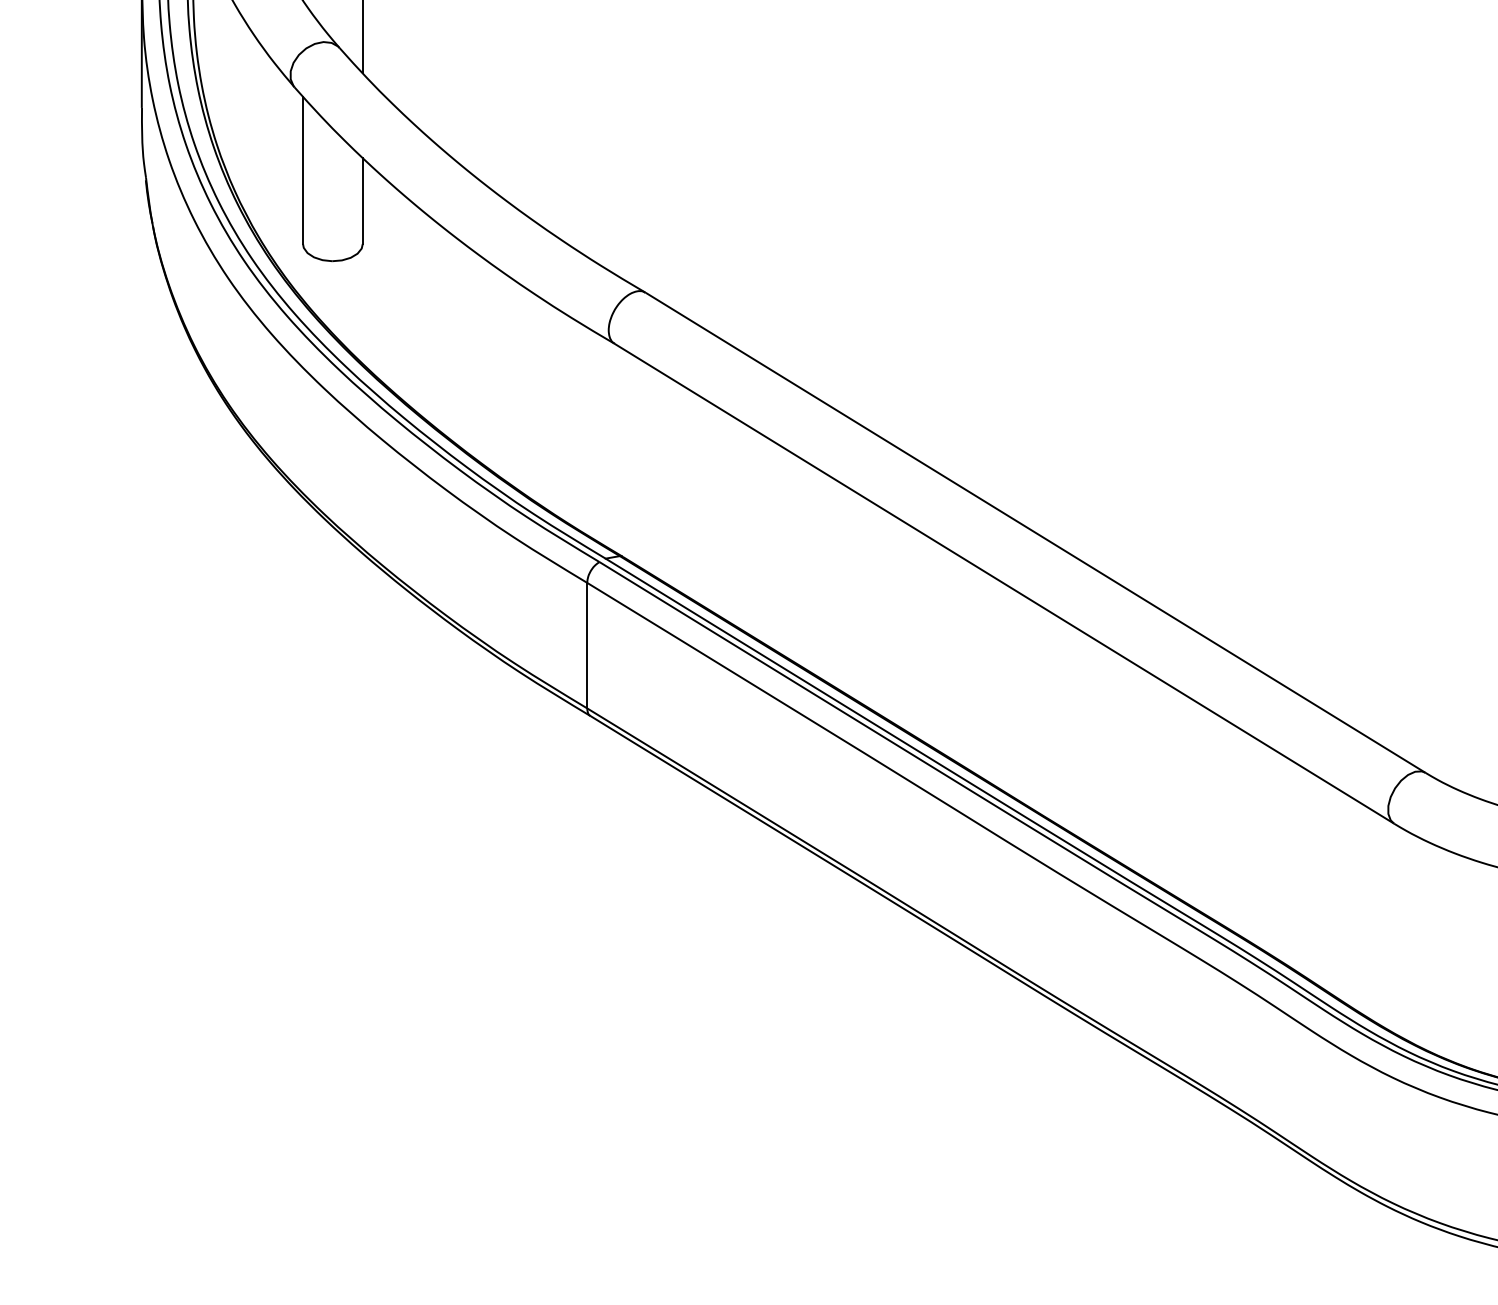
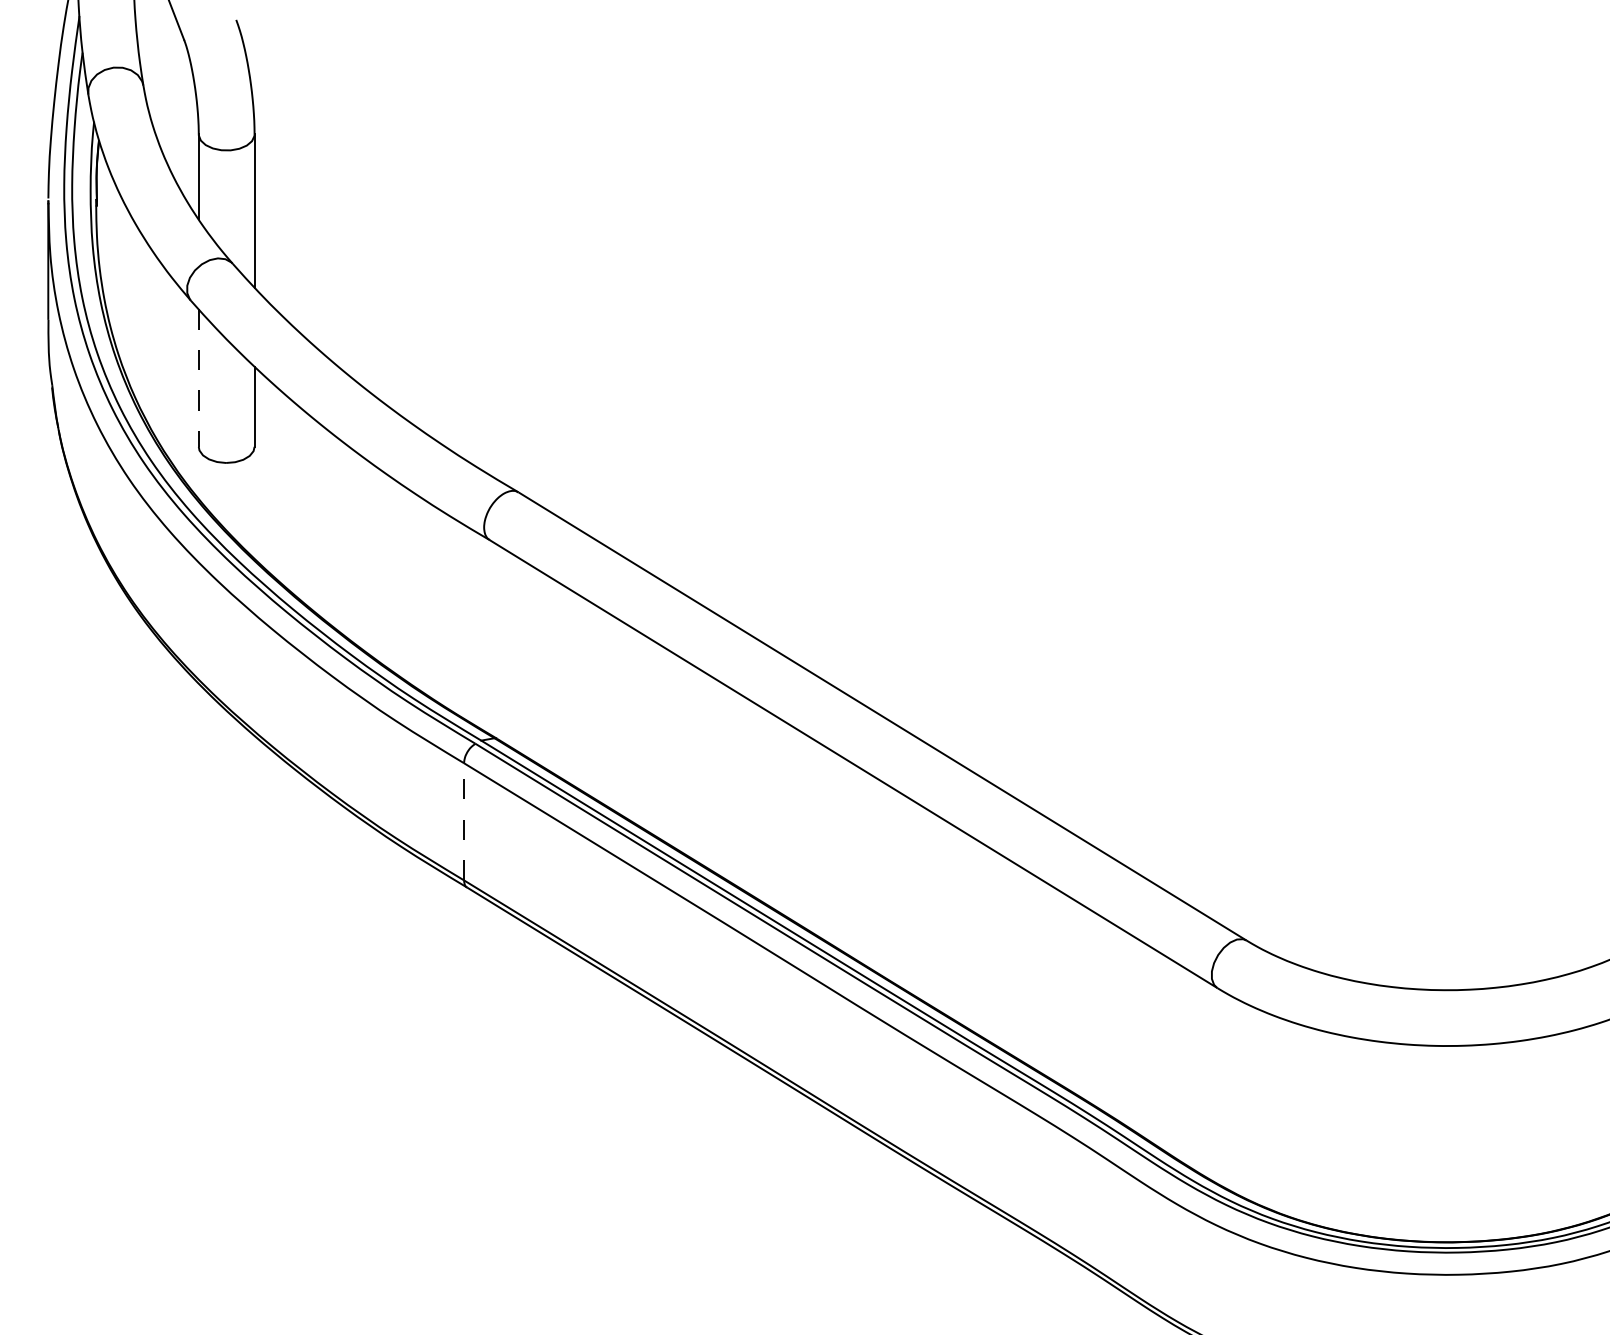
line: (302, 170) -> (198, 378), solid -> dashed
line: (587, 645) -> (464, 821), solid -> dashed

